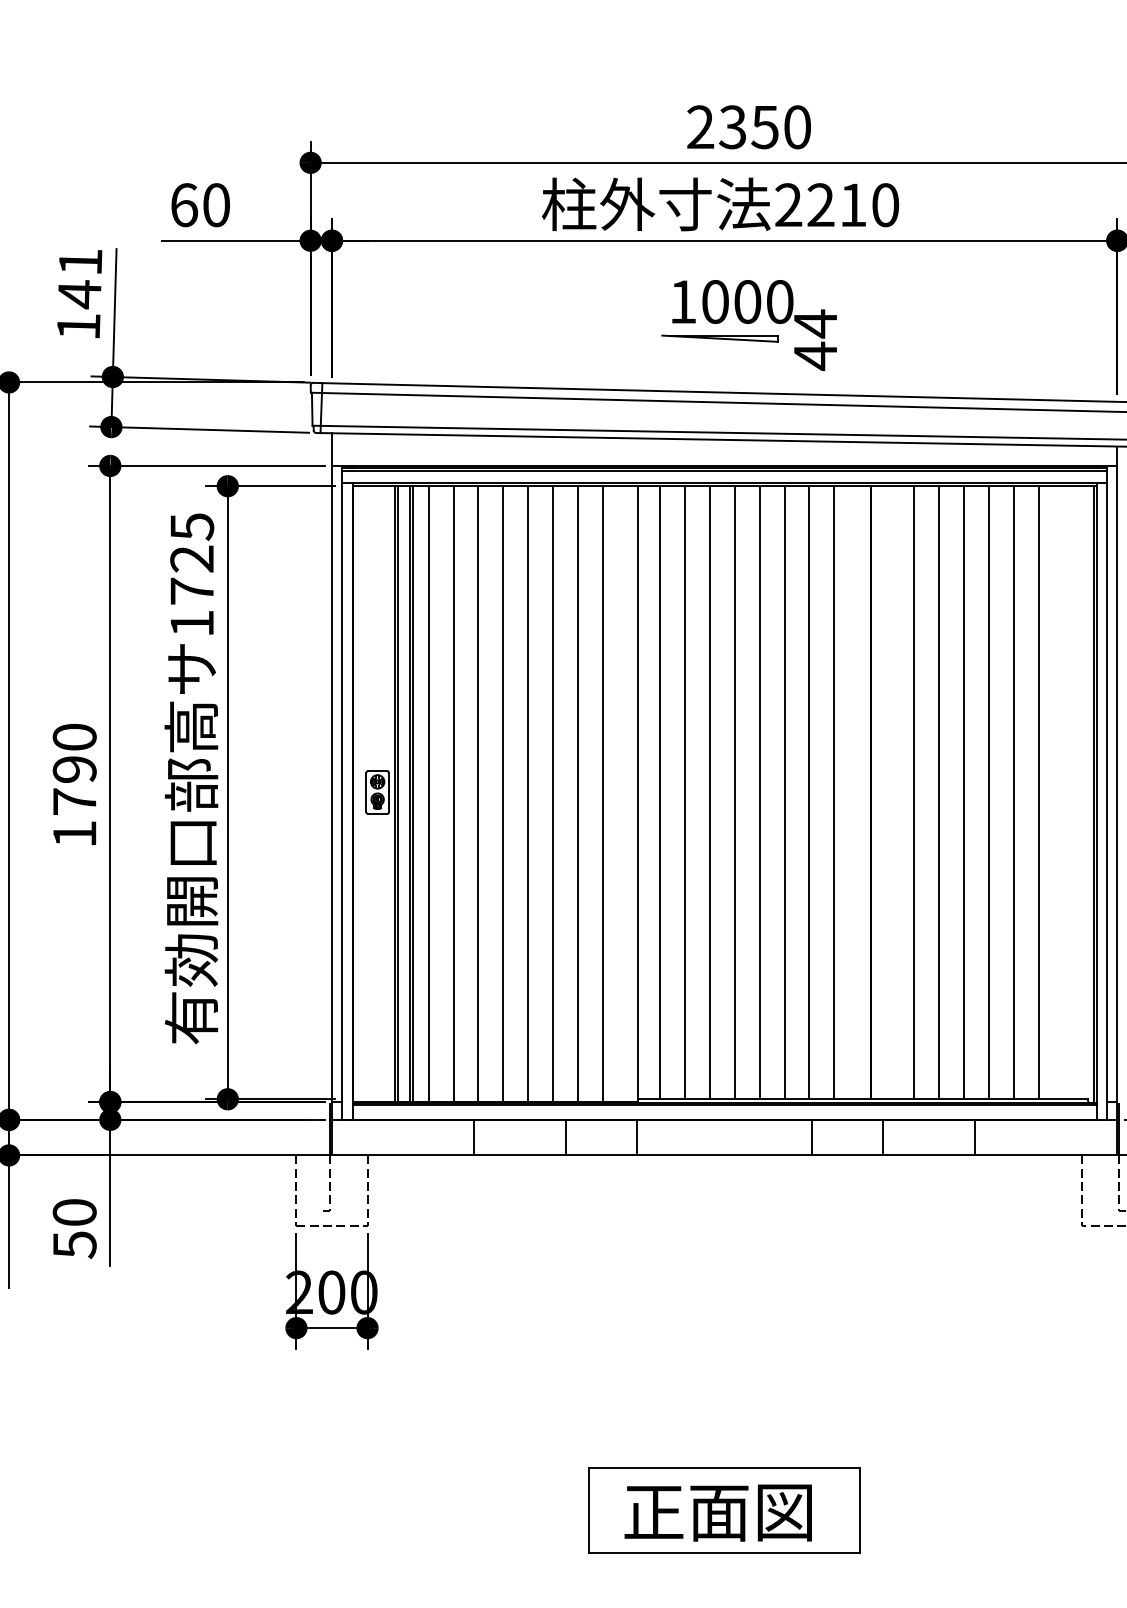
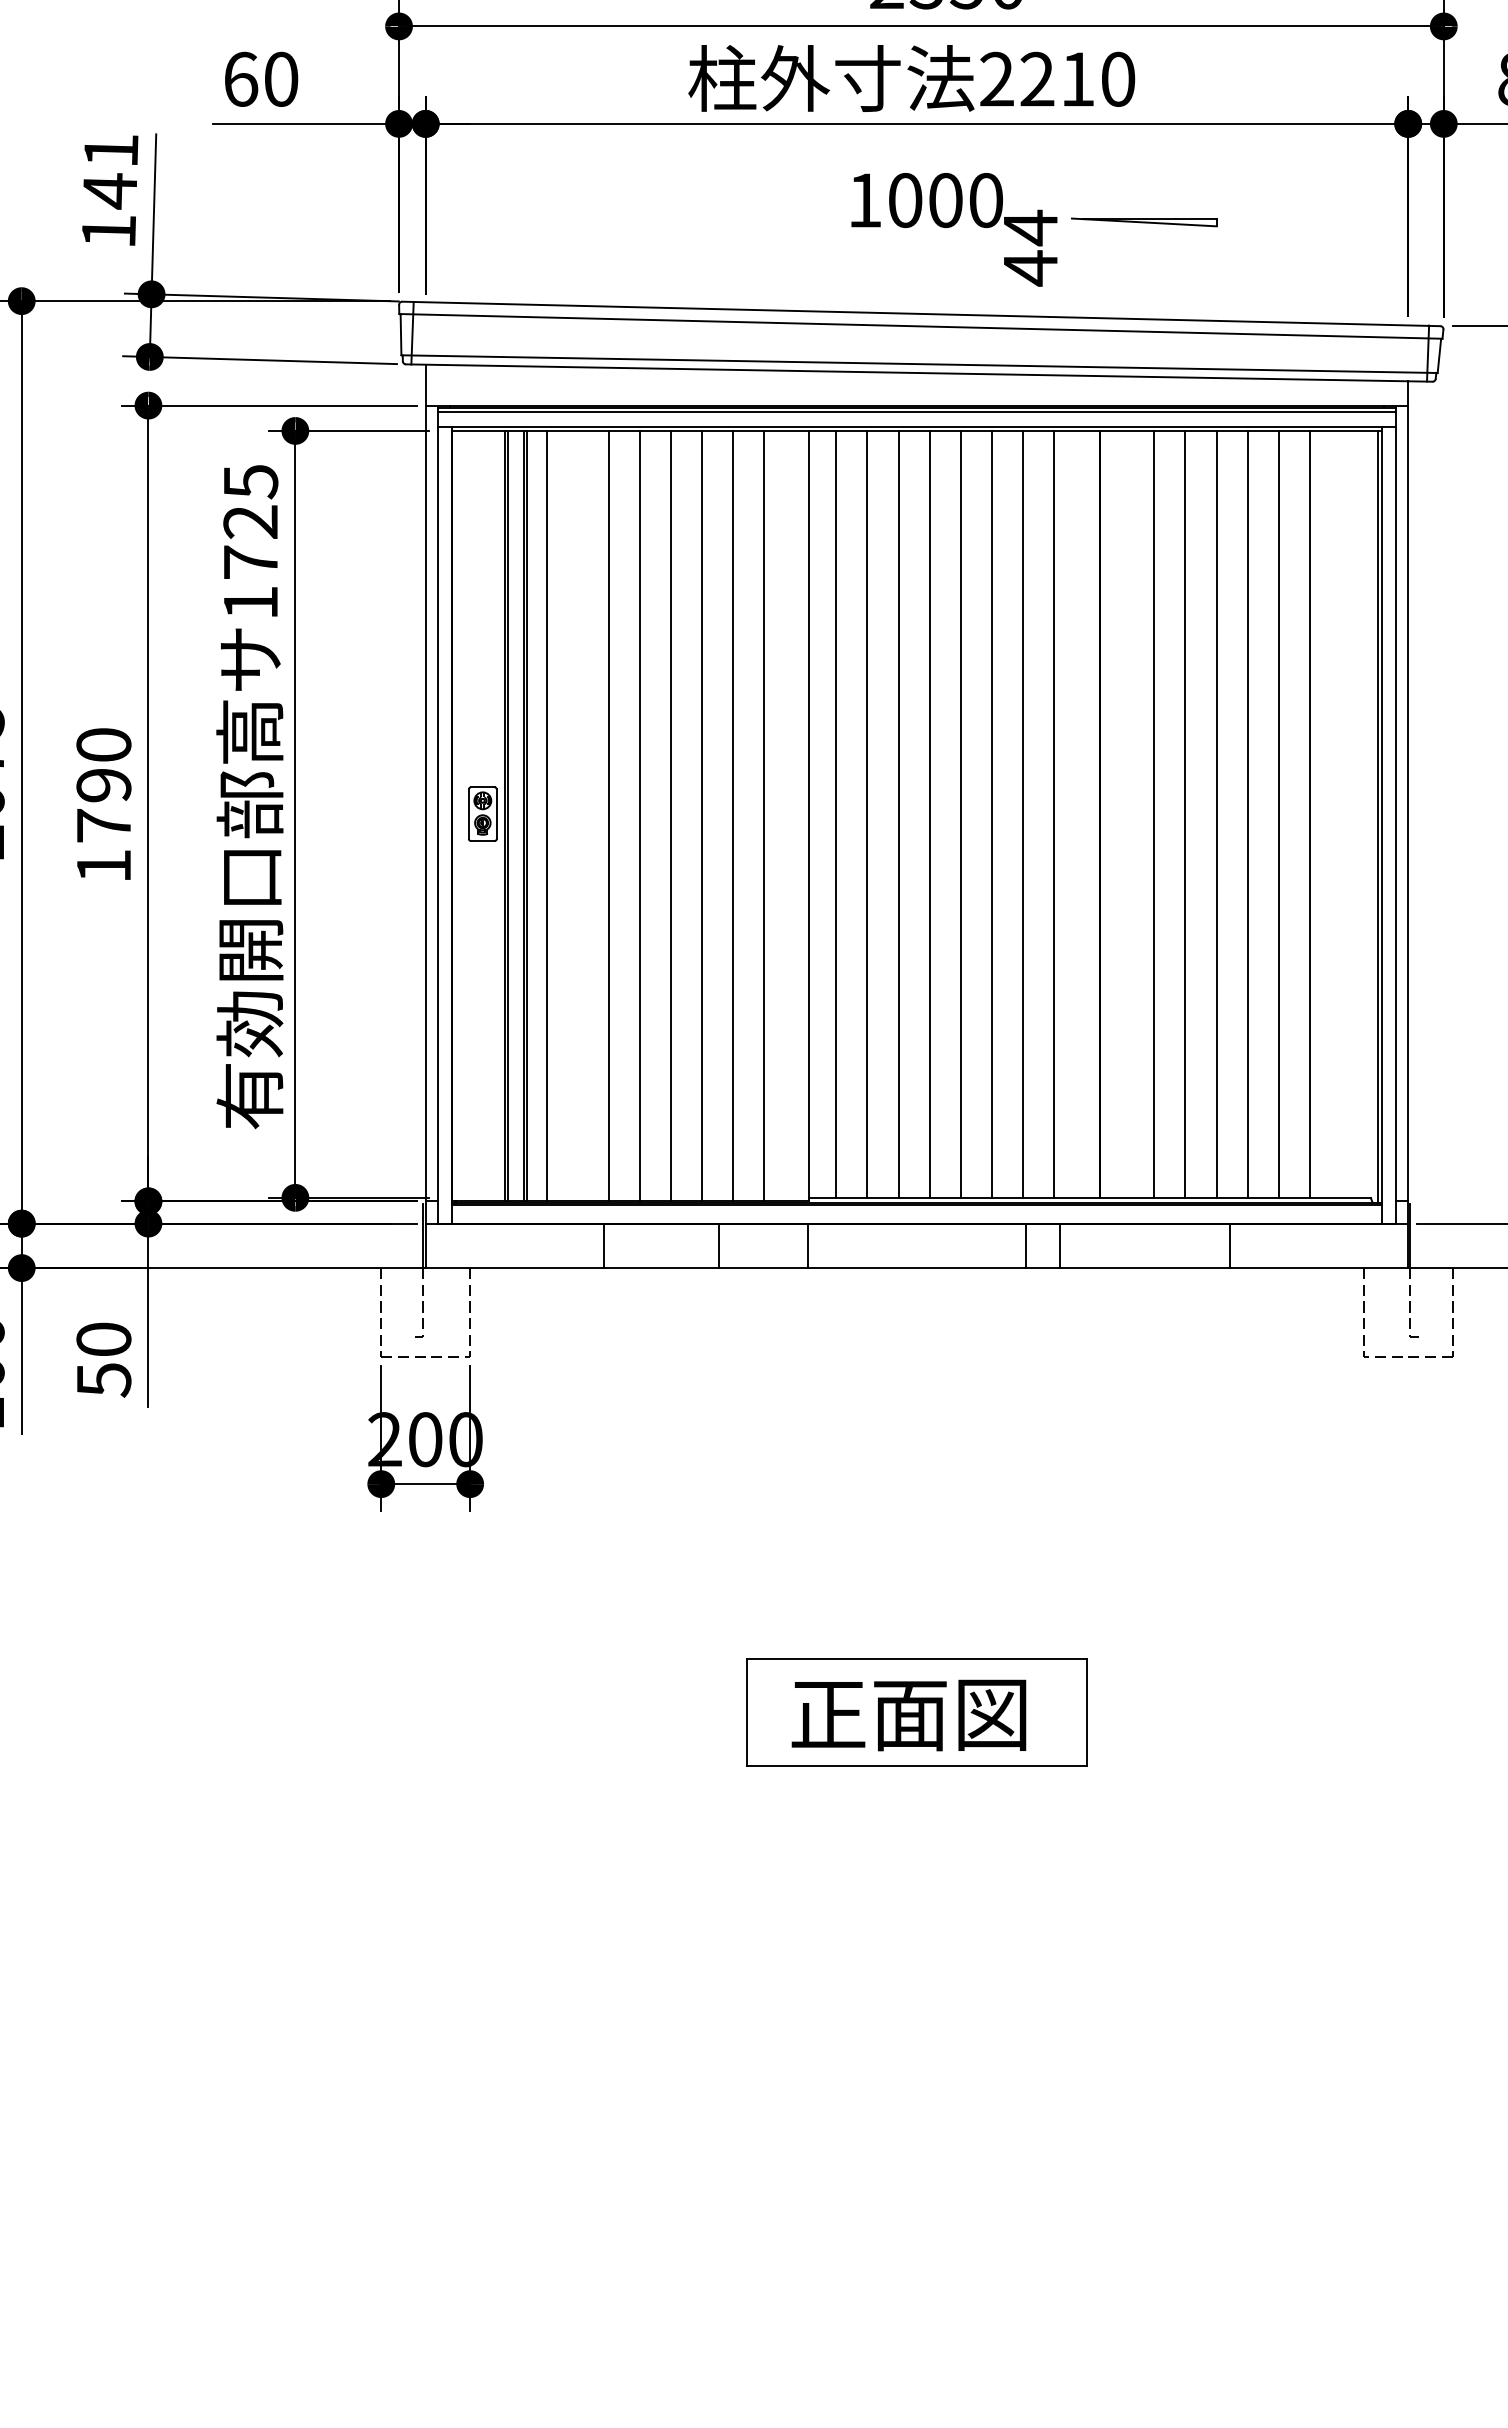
part: (720, 338) -> (1144, 222), moved
line: (453, 793) -> (577, 815), removed
line: (883, 1137) -> (1060, 1245), moved

